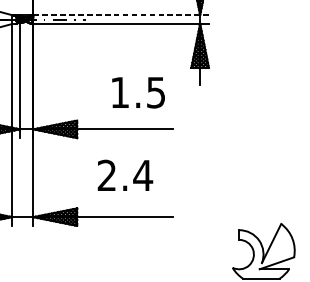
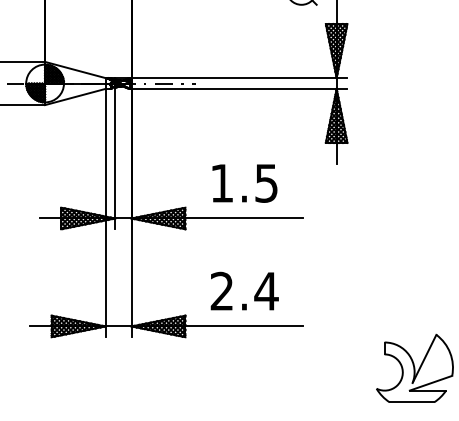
line: (121, 15) -> (239, 78), dashed -> solid
text: (138, 92) -> (244, 183), moved
text: (125, 174) -> (244, 290), moved

